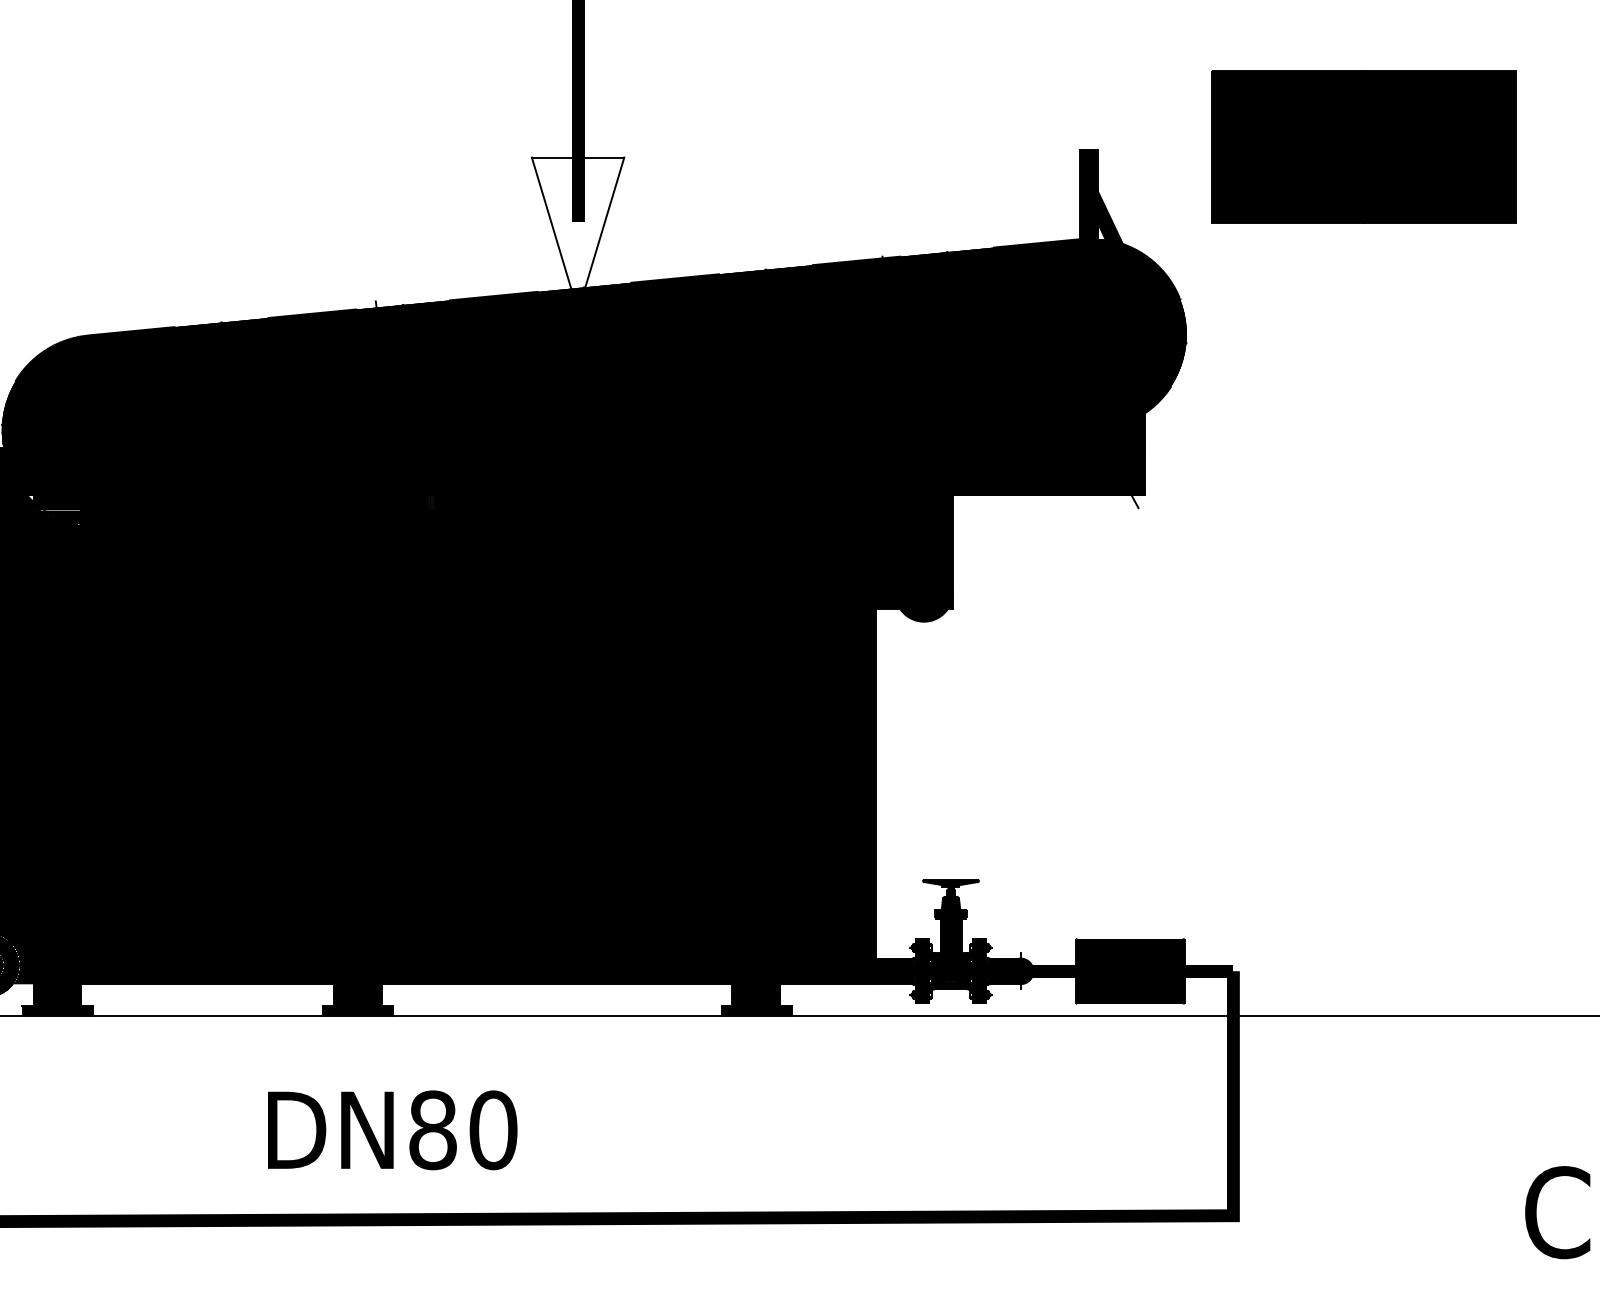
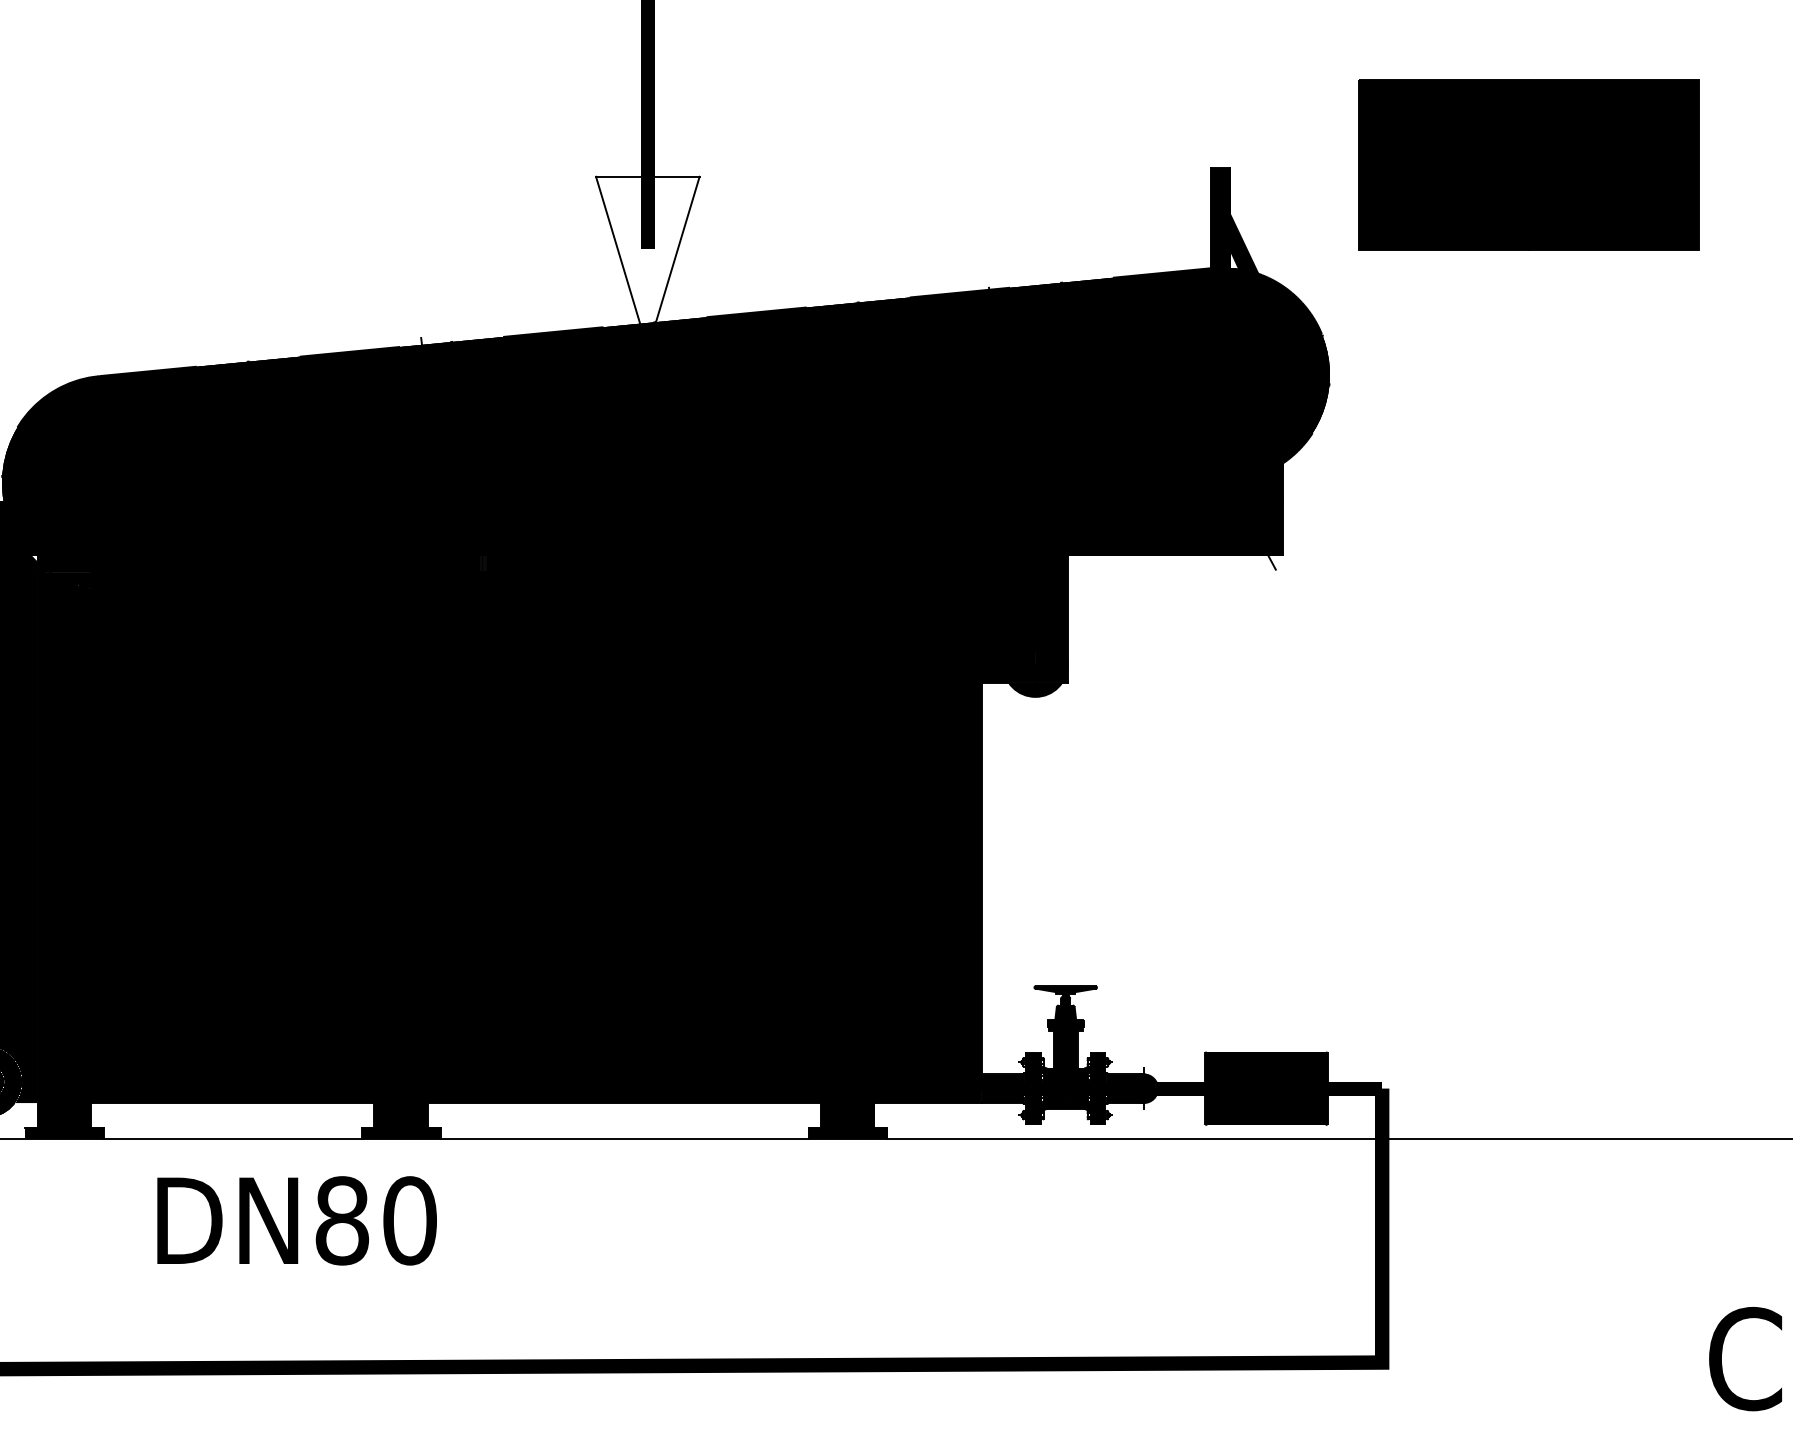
text: (392, 1130) -> (296, 1220), moved

